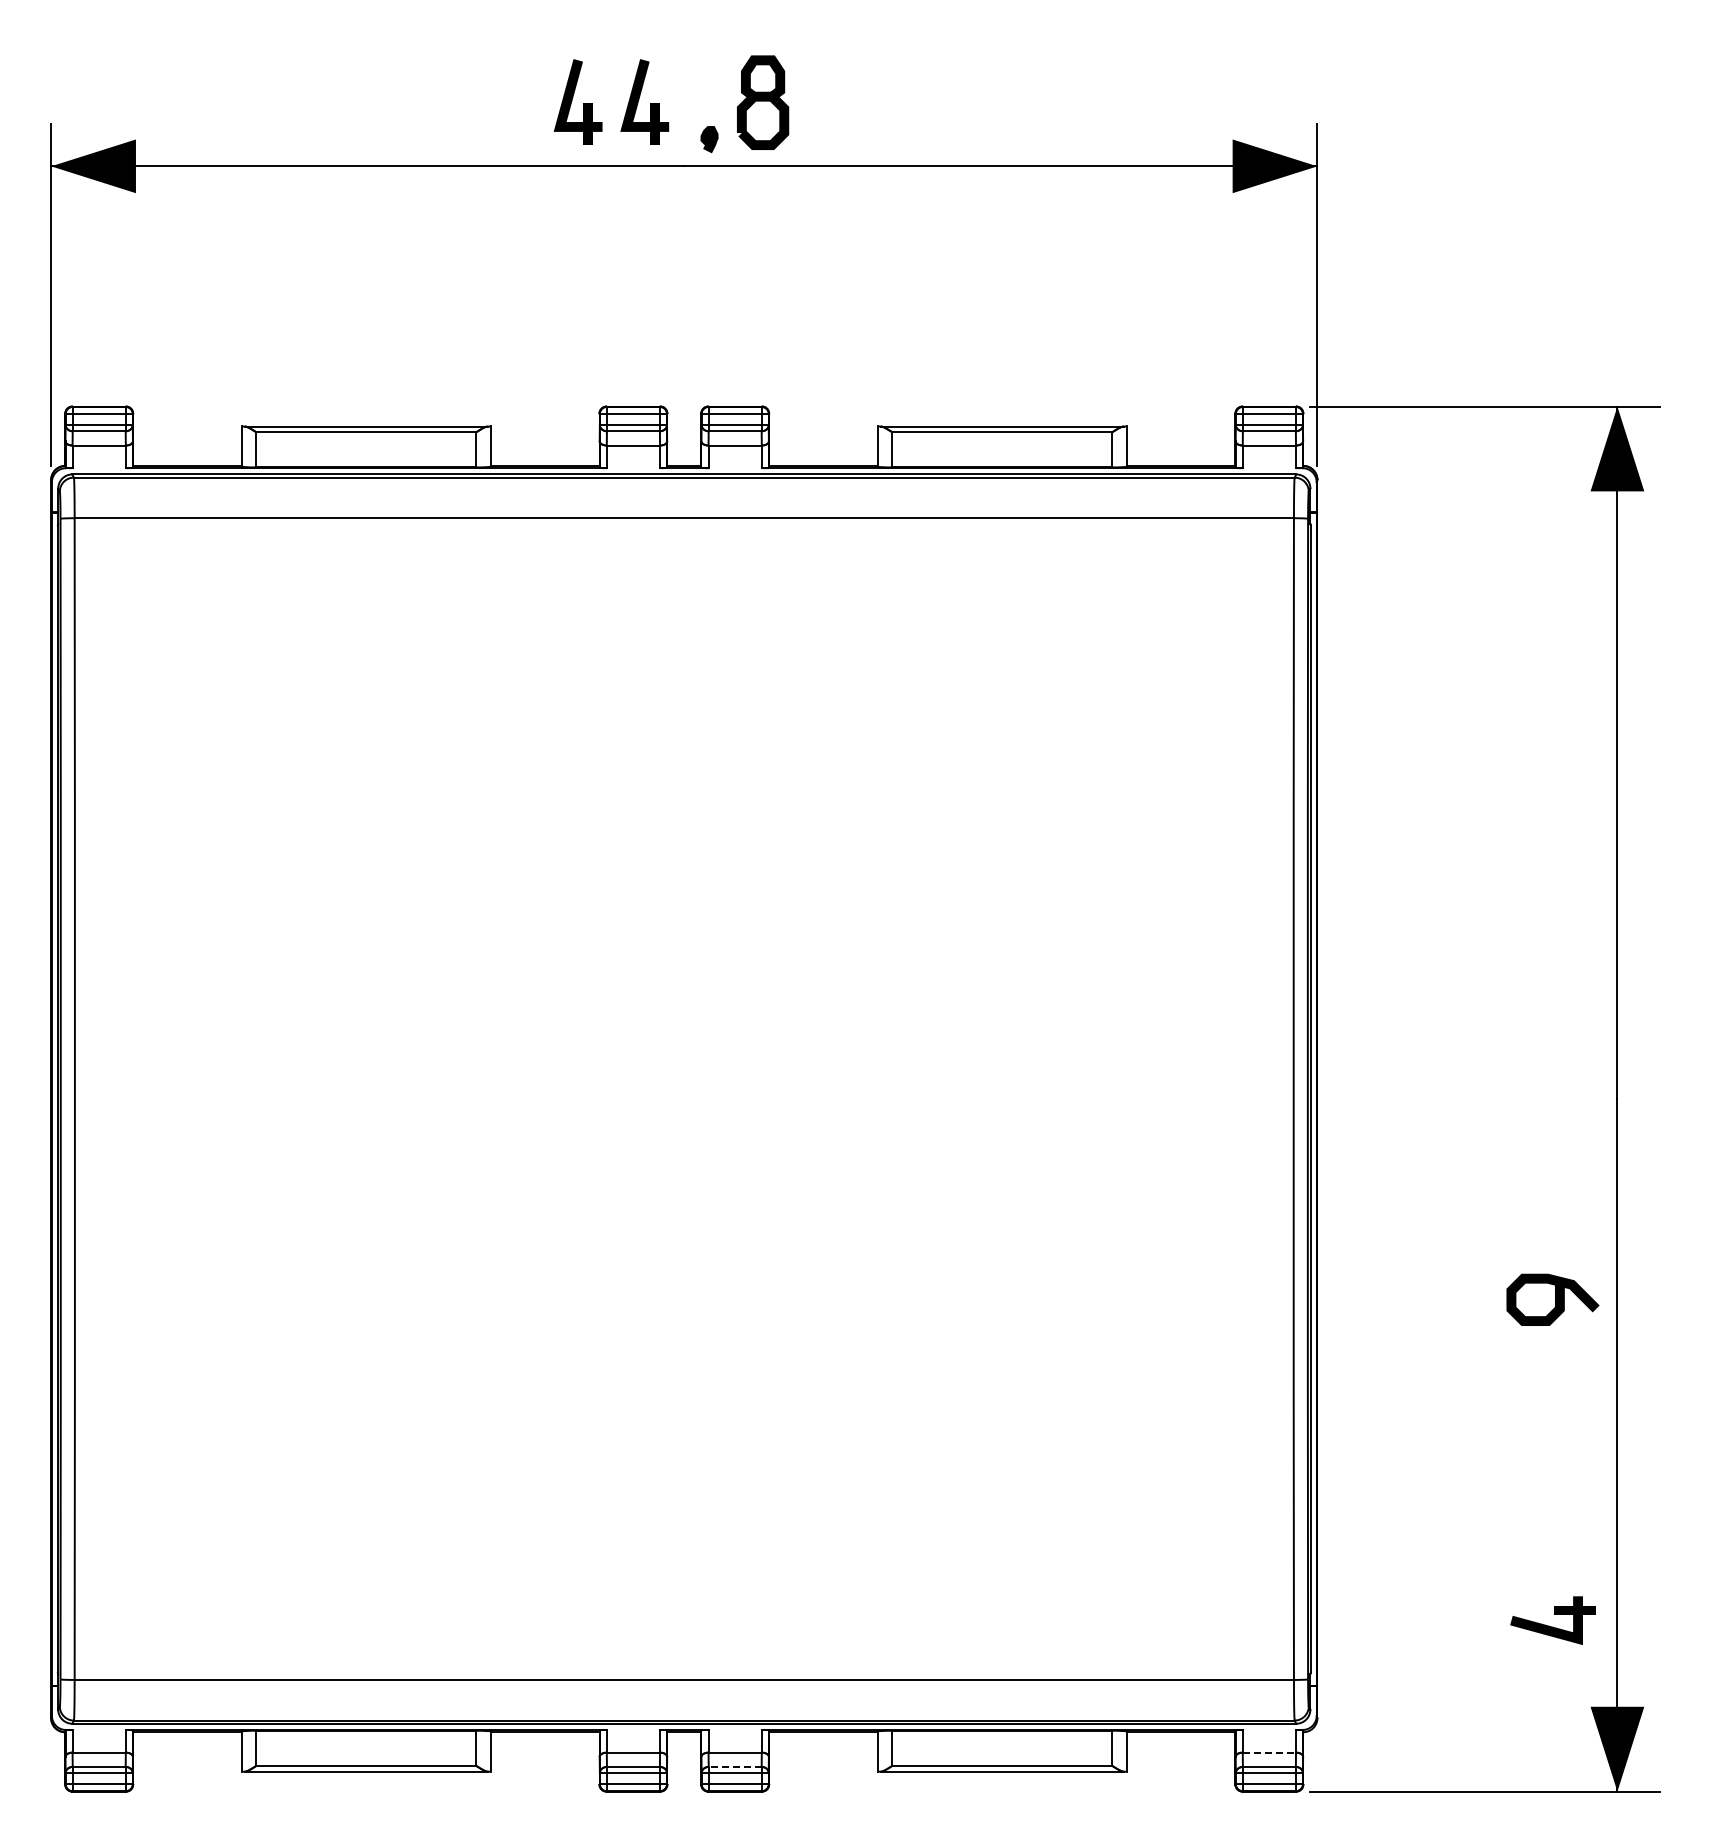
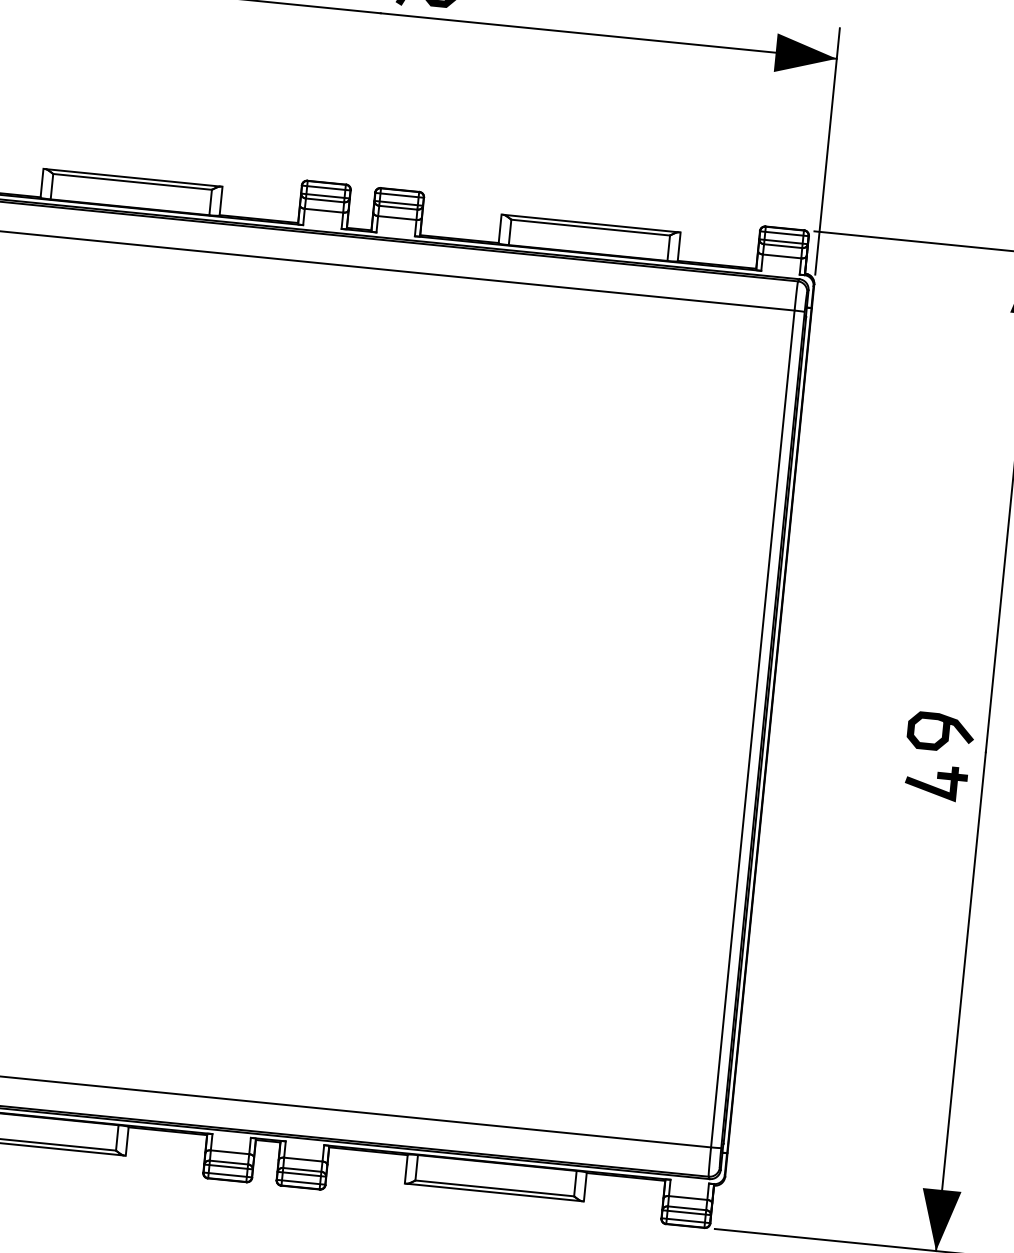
curve: (1555, 1299) -> (942, 732), moved
part: (1552, 1620) -> (935, 782), moved
line: (1269, 1752) -> (688, 1197), dashed -> solid
line: (734, 1766) -> (301, 1169), dashed -> solid

